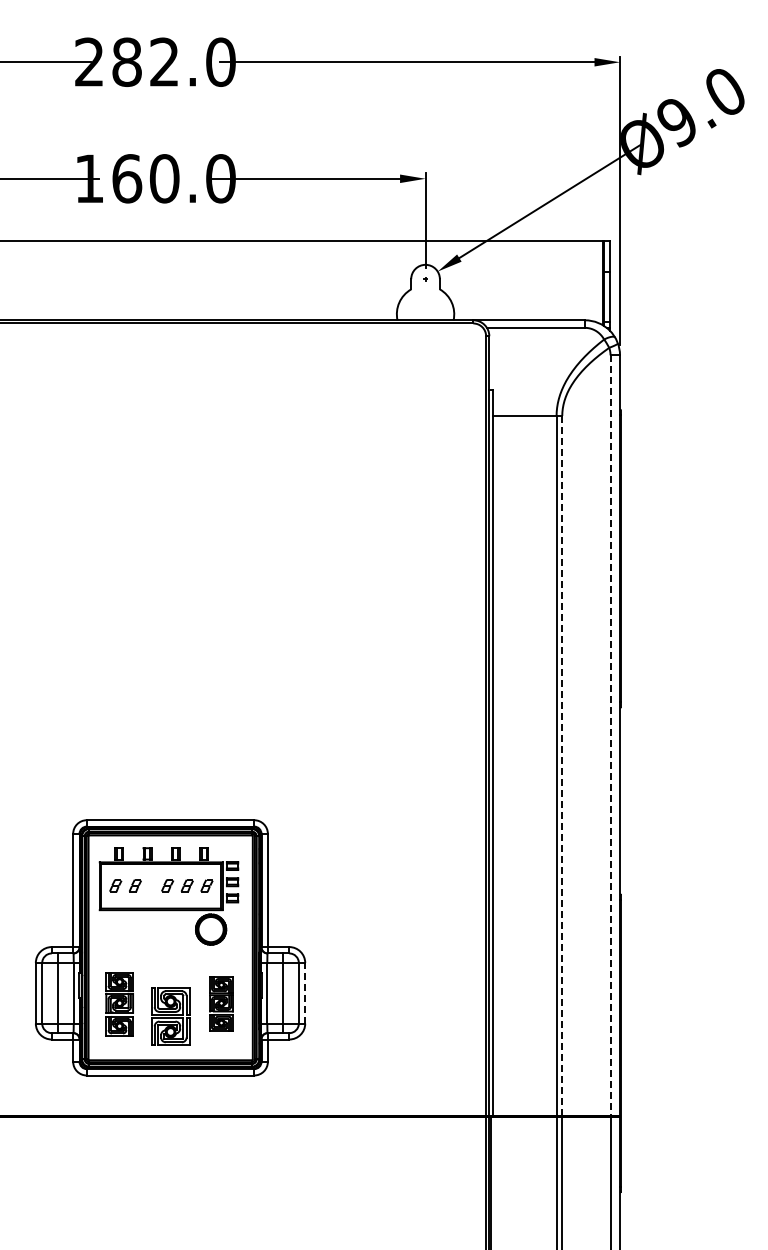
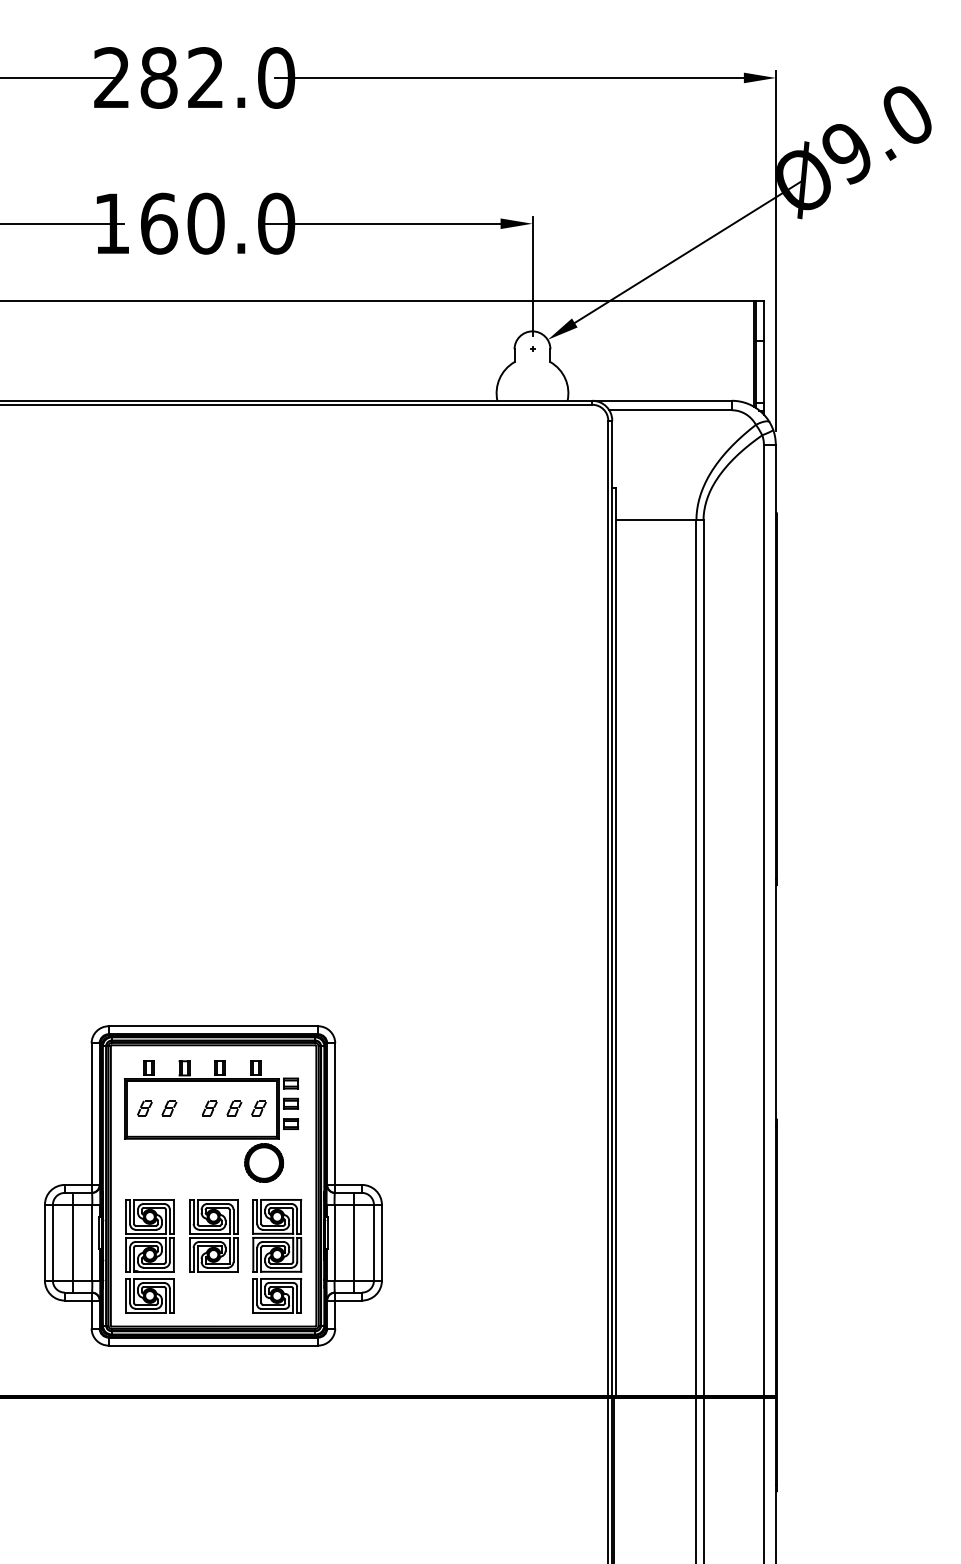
line: (610, 736) -> (763, 921), dashed -> solid
line: (562, 765) -> (703, 957), dashed -> solid
line: (305, 992) -> (382, 1241), dashed -> solid
part: (119, 1003) -> (149, 1255), size x1.43
part: (221, 1003) -> (277, 1255), size x1.67
part: (170, 1016) -> (213, 1235), moved

